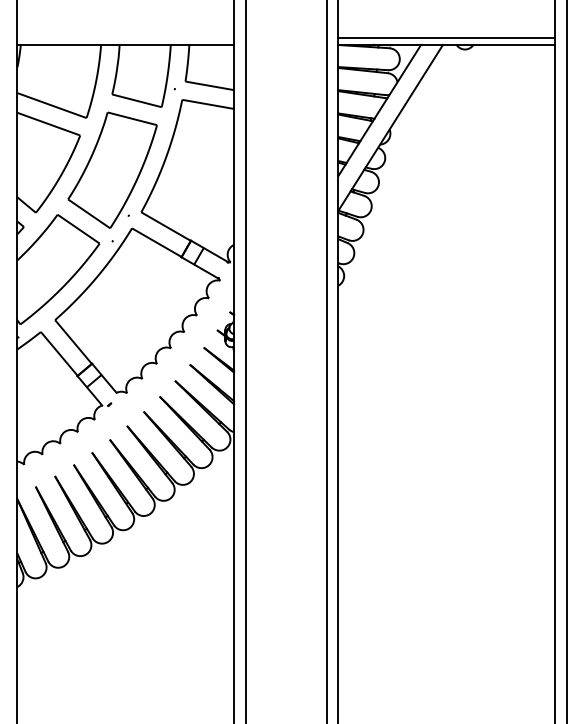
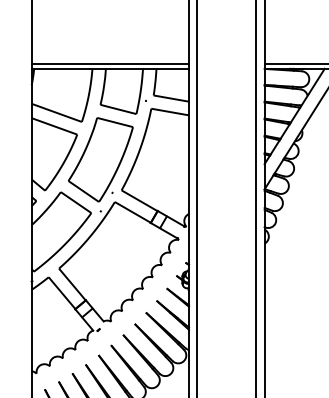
line: (125, 37) -> (110, 63), added

